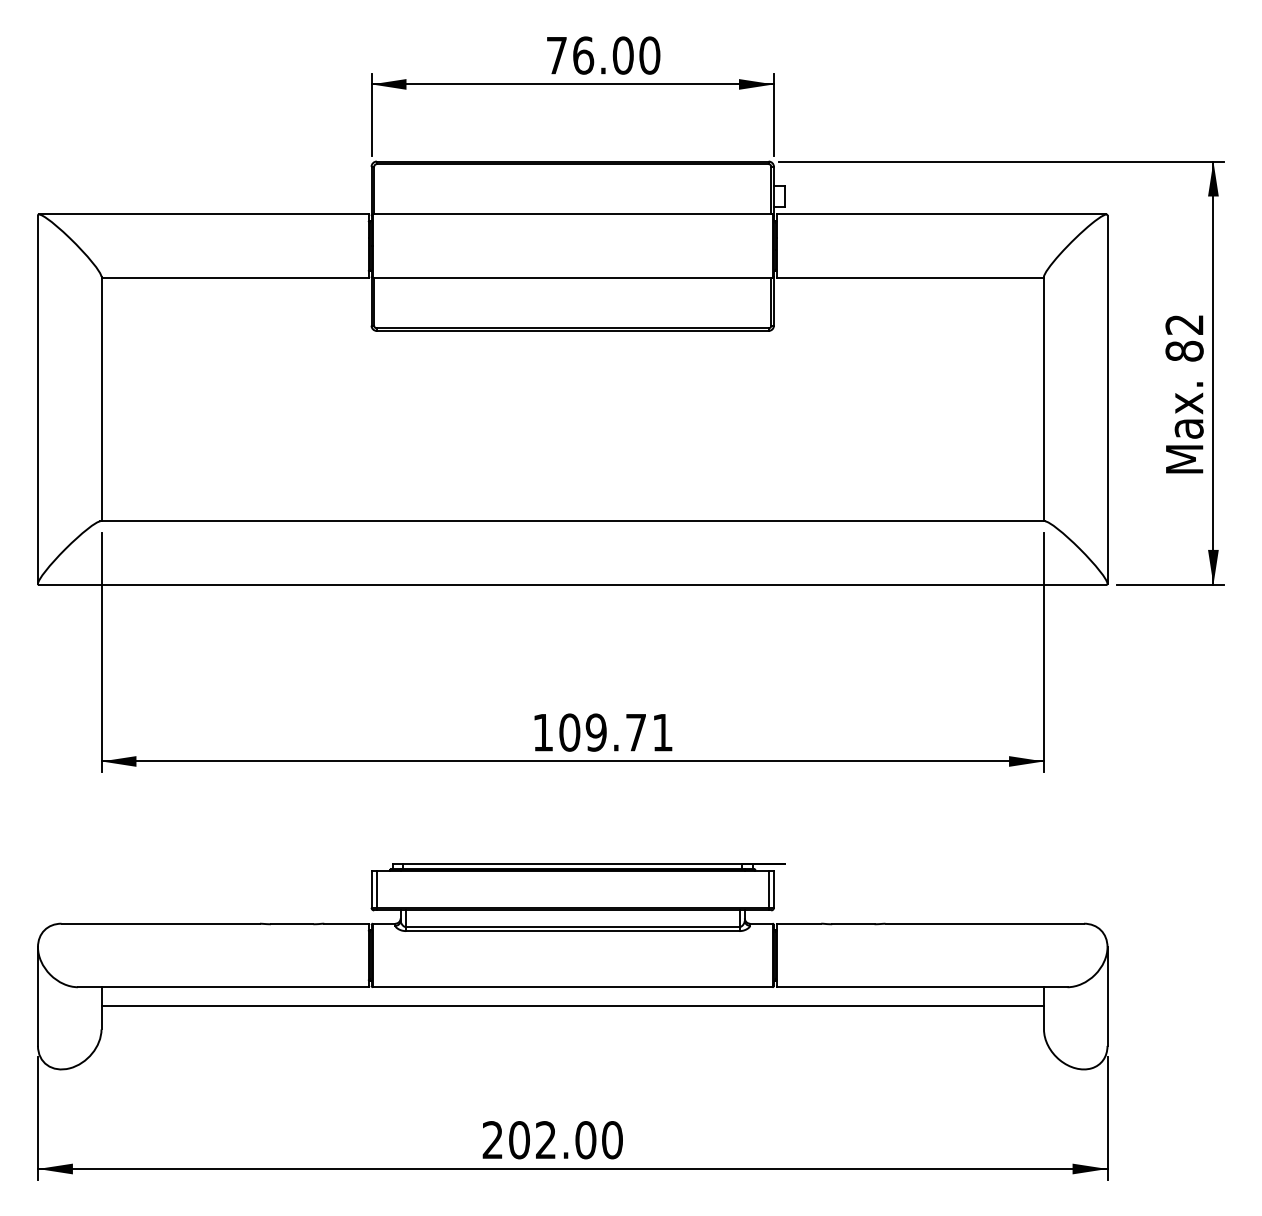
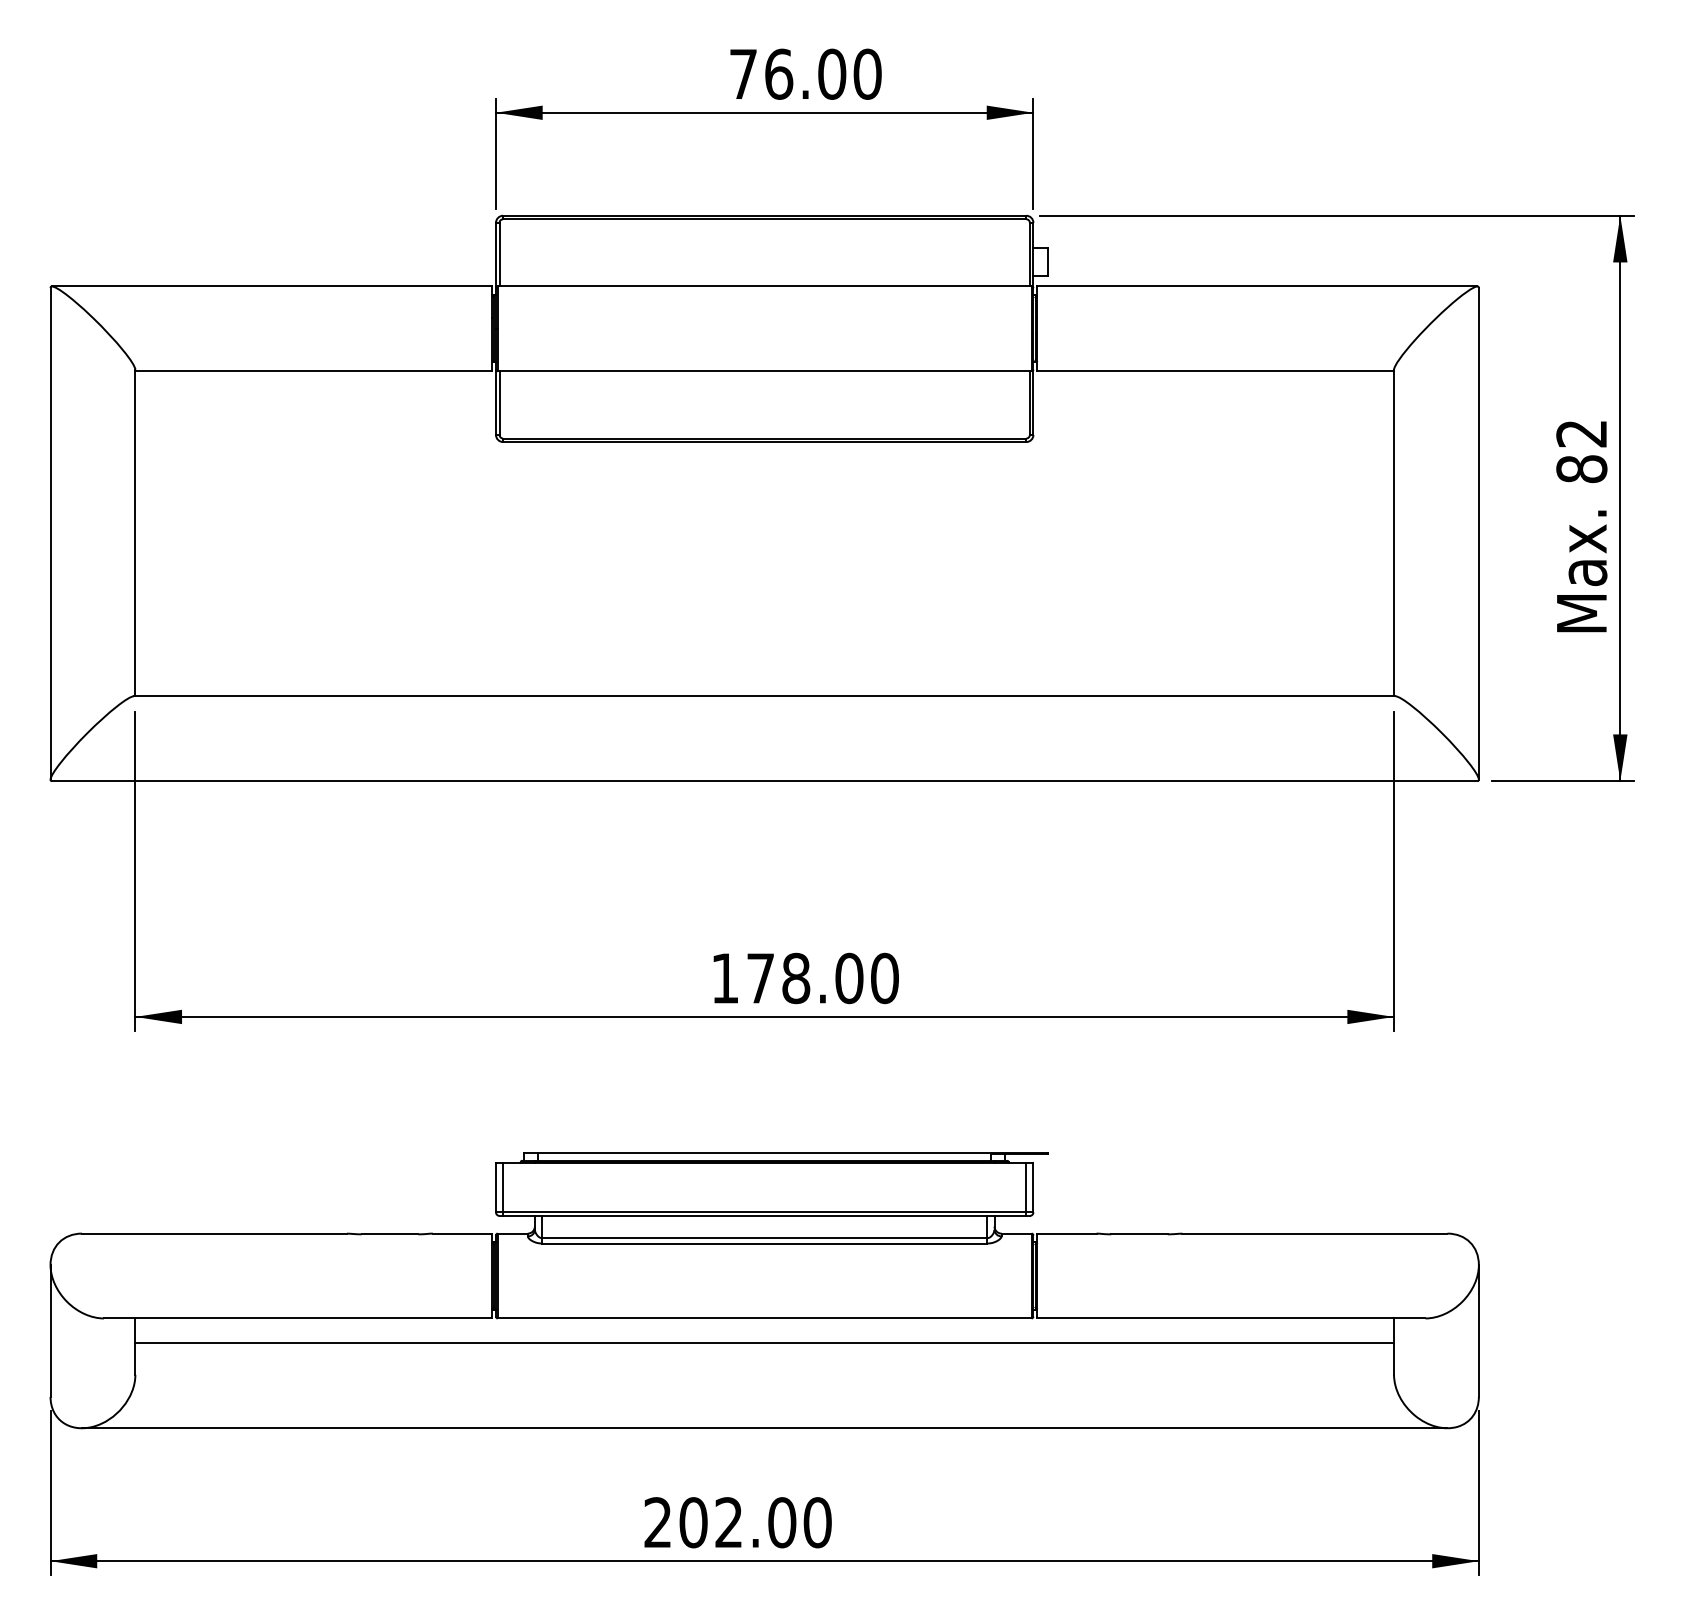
text: (616, 732) -> (822, 978), 109.71 -> 178.00
line: (572, 1069) -> (764, 1428), added

